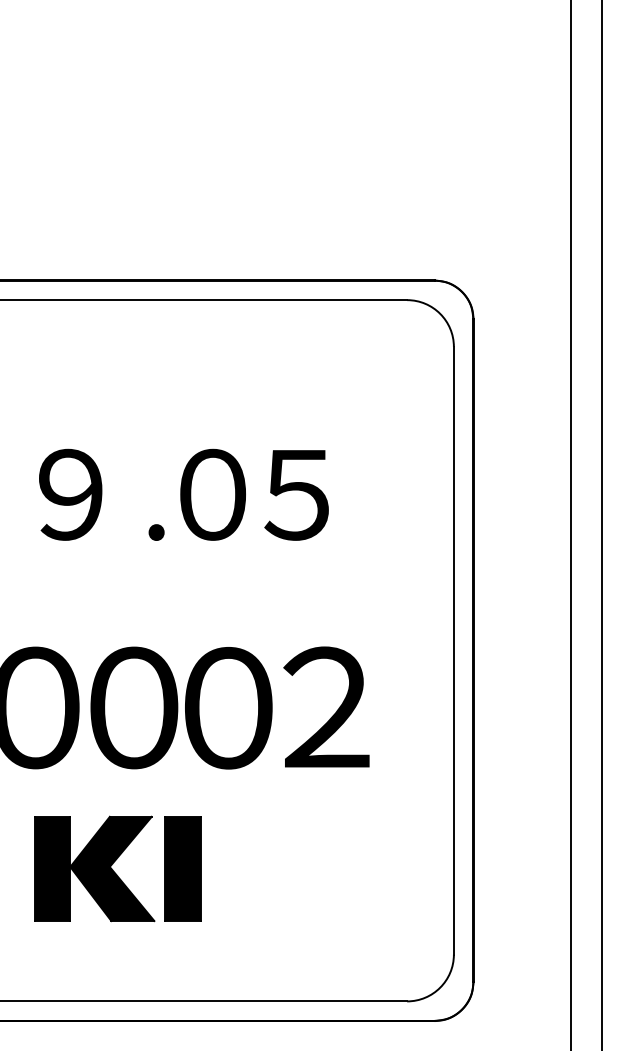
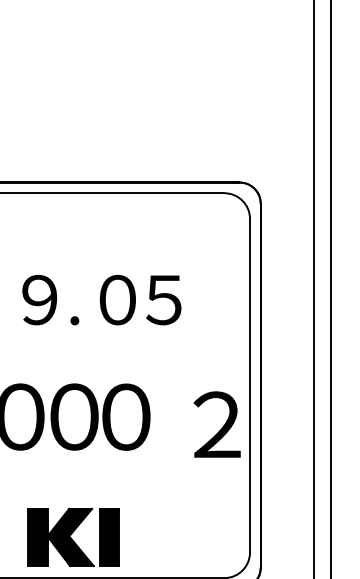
text: (155, 532) -> (74, 320), moved
text: (325, 706) -> (216, 424), moved
part: (117, 869) -> (73, 537), moved

